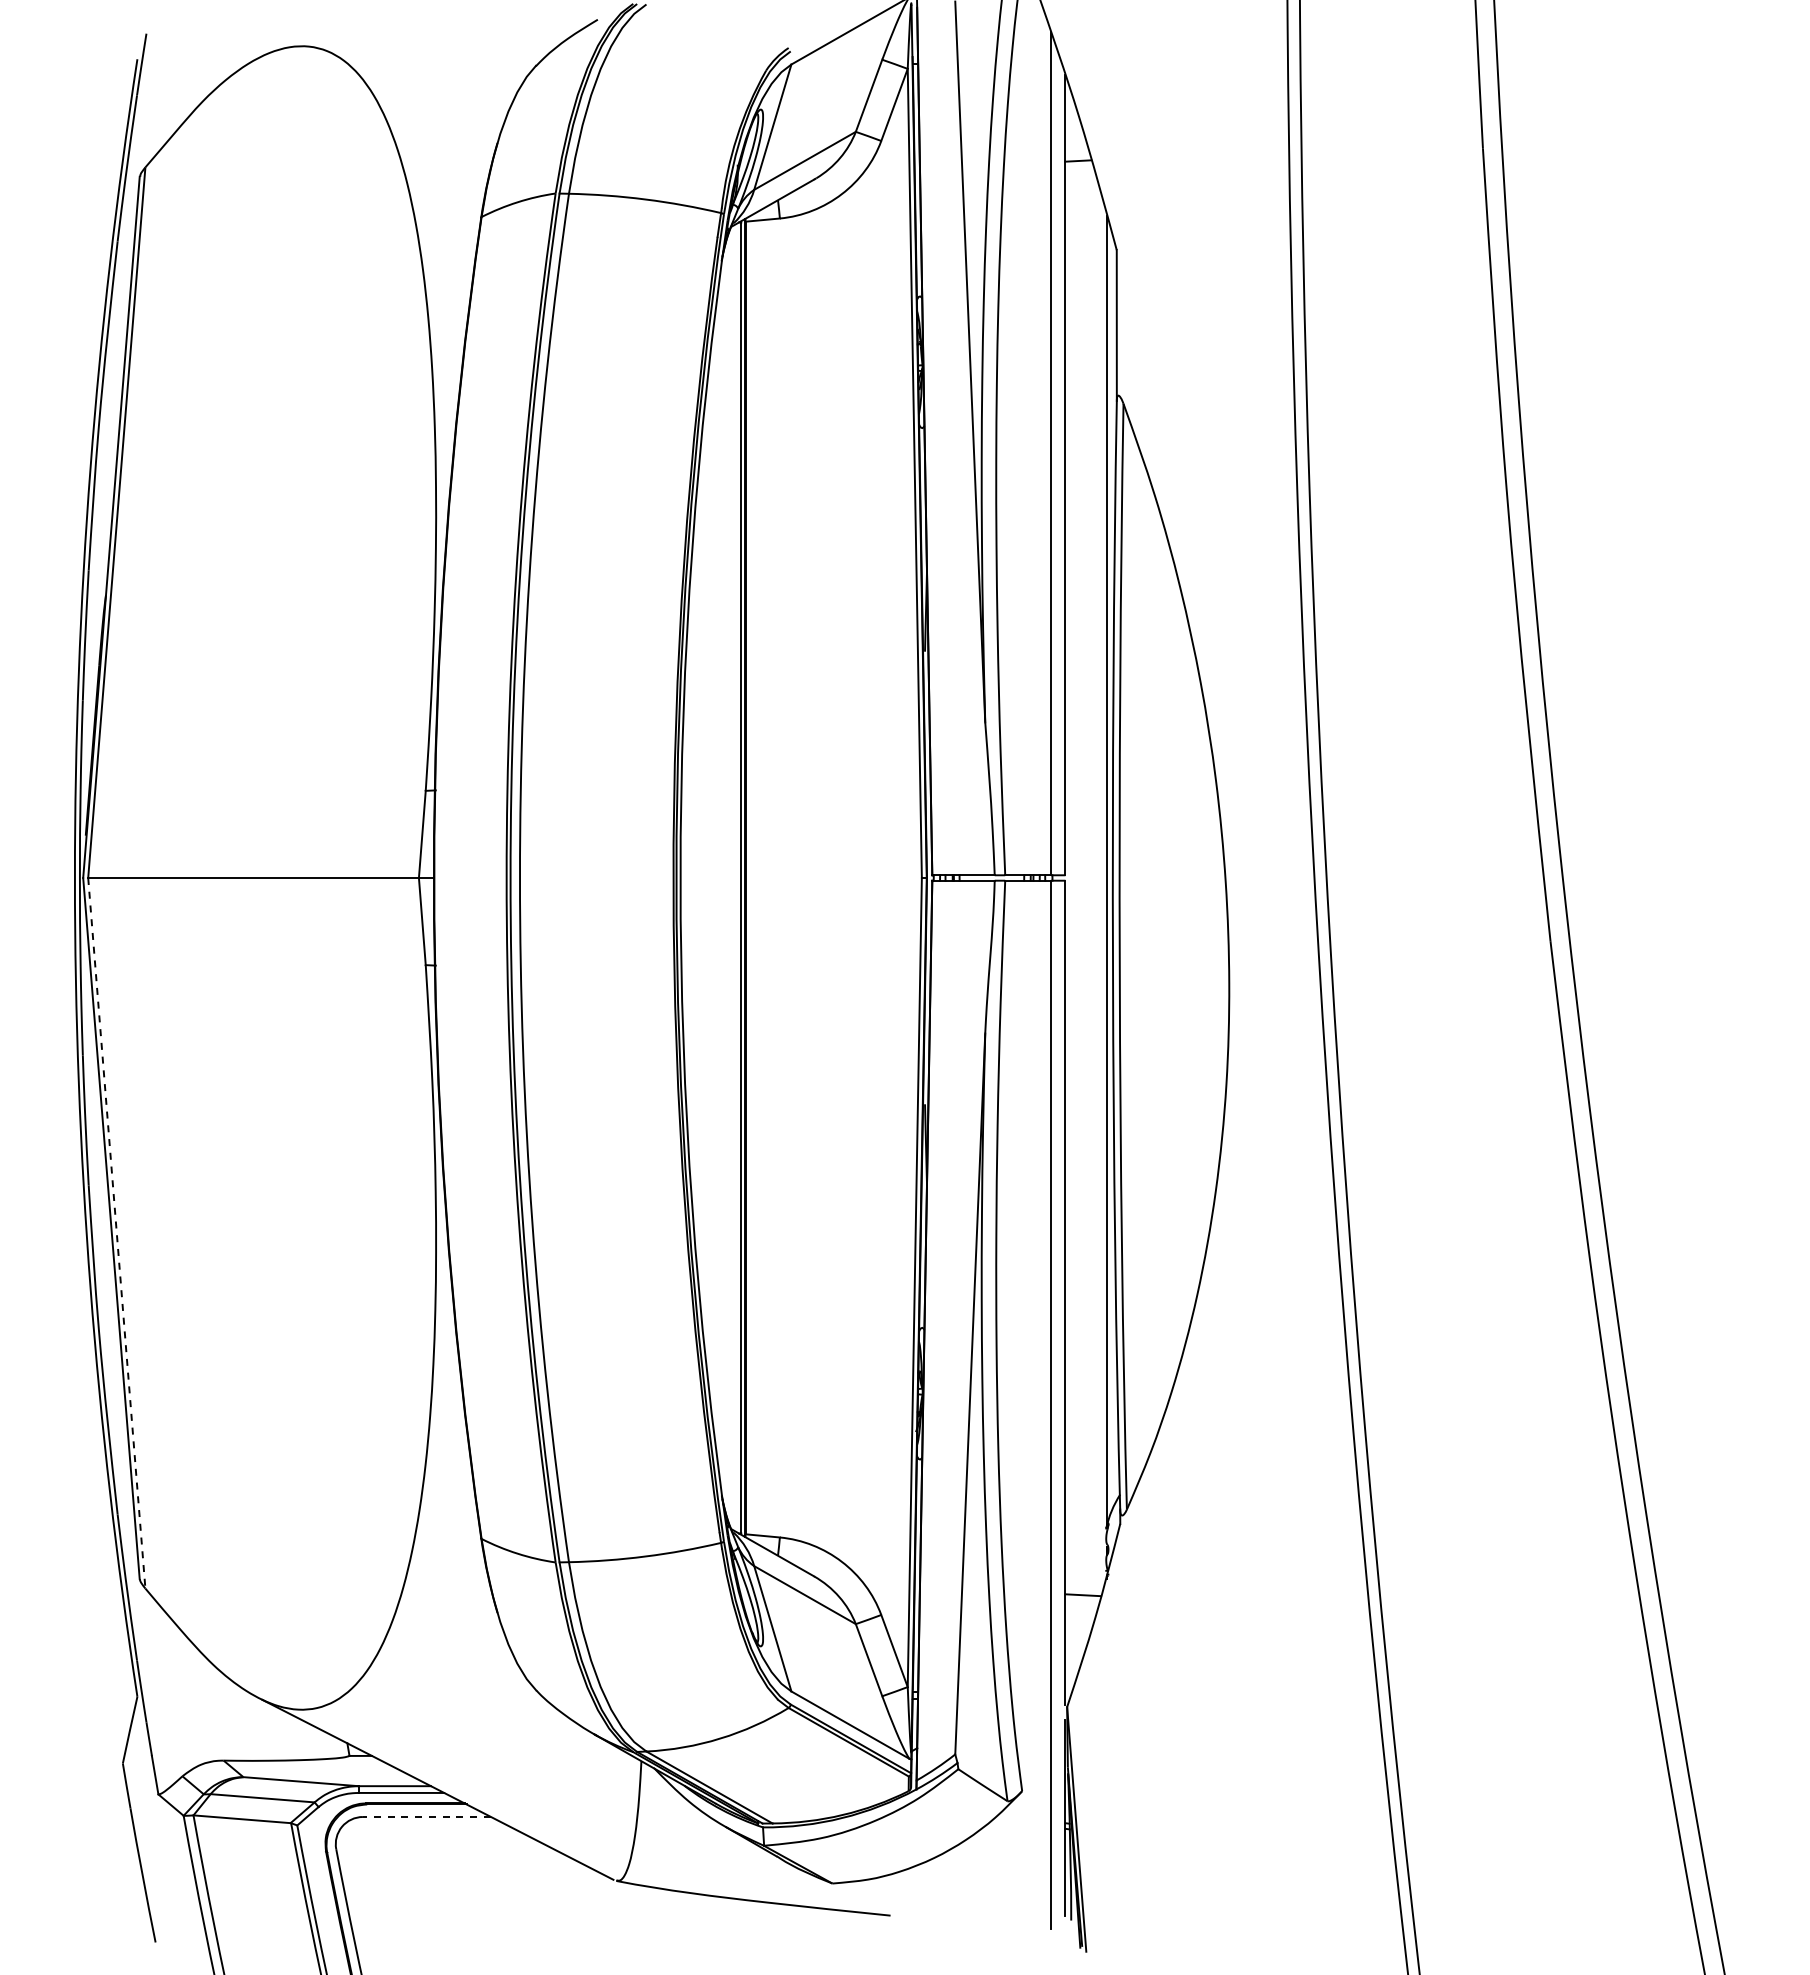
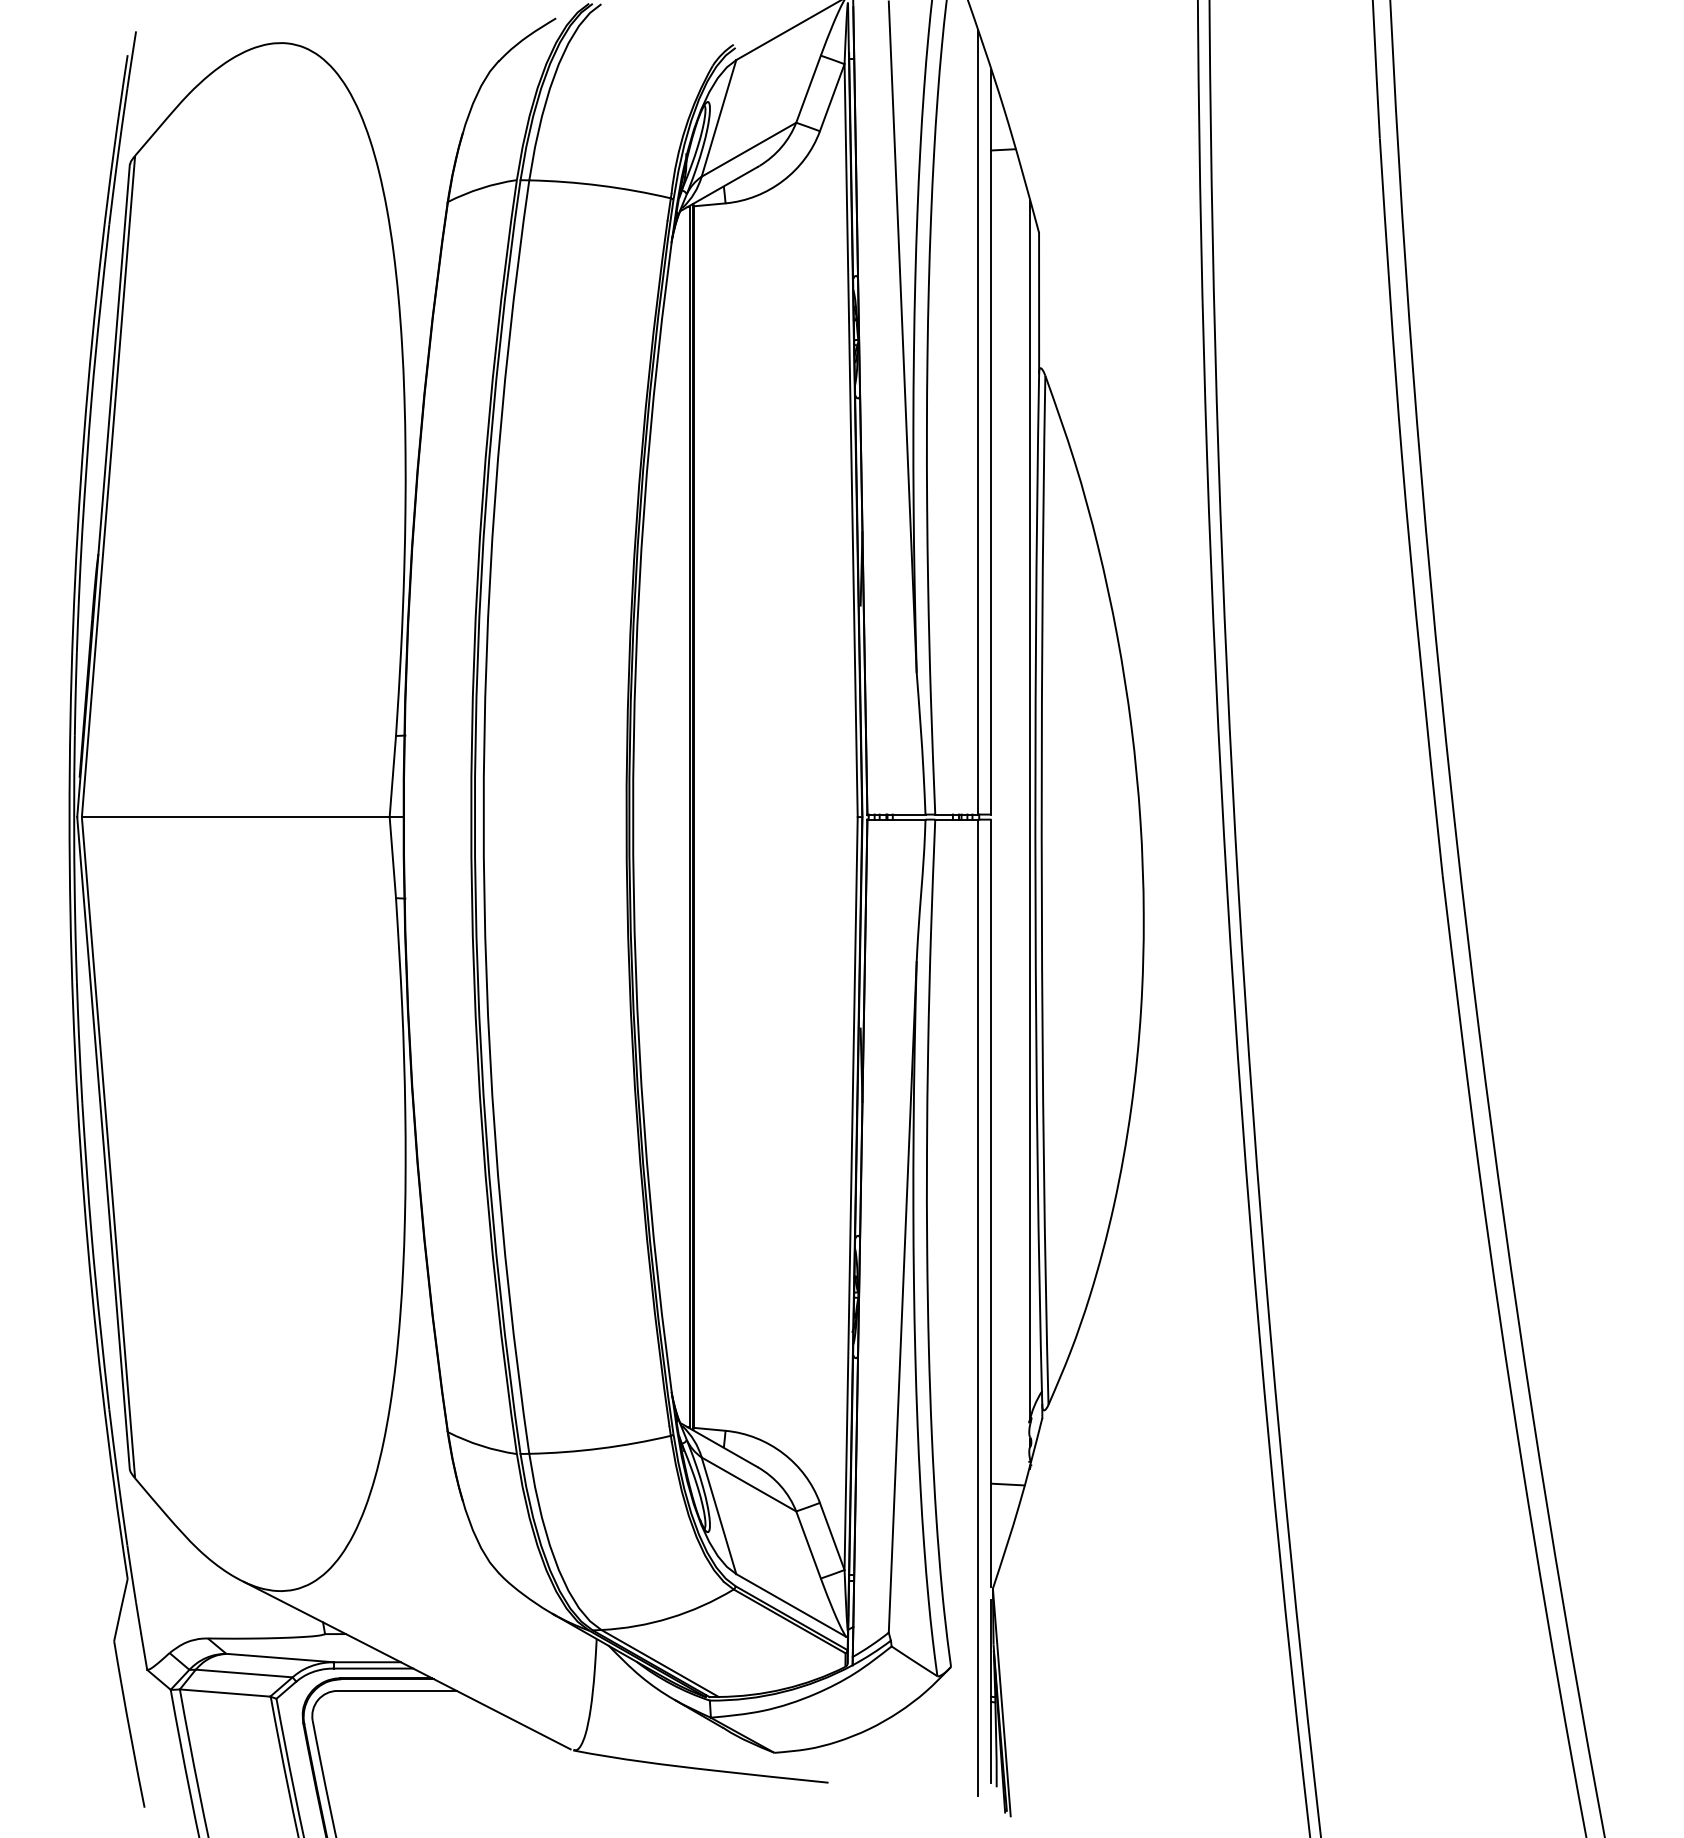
line: (116, 1232) -> (108, 1146), dashed -> solid
line: (426, 1817) -> (396, 1691), dashed -> solid

